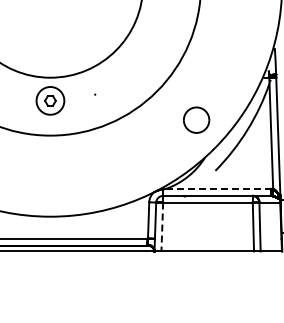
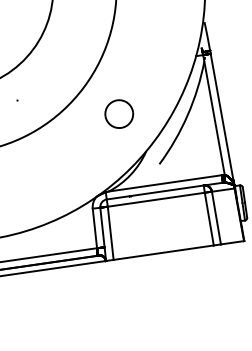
part: (196, 119) -> (119, 113), moved
line: (218, 188) -> (165, 182), dashed -> solid
line: (162, 227) -> (111, 233), dashed -> solid

